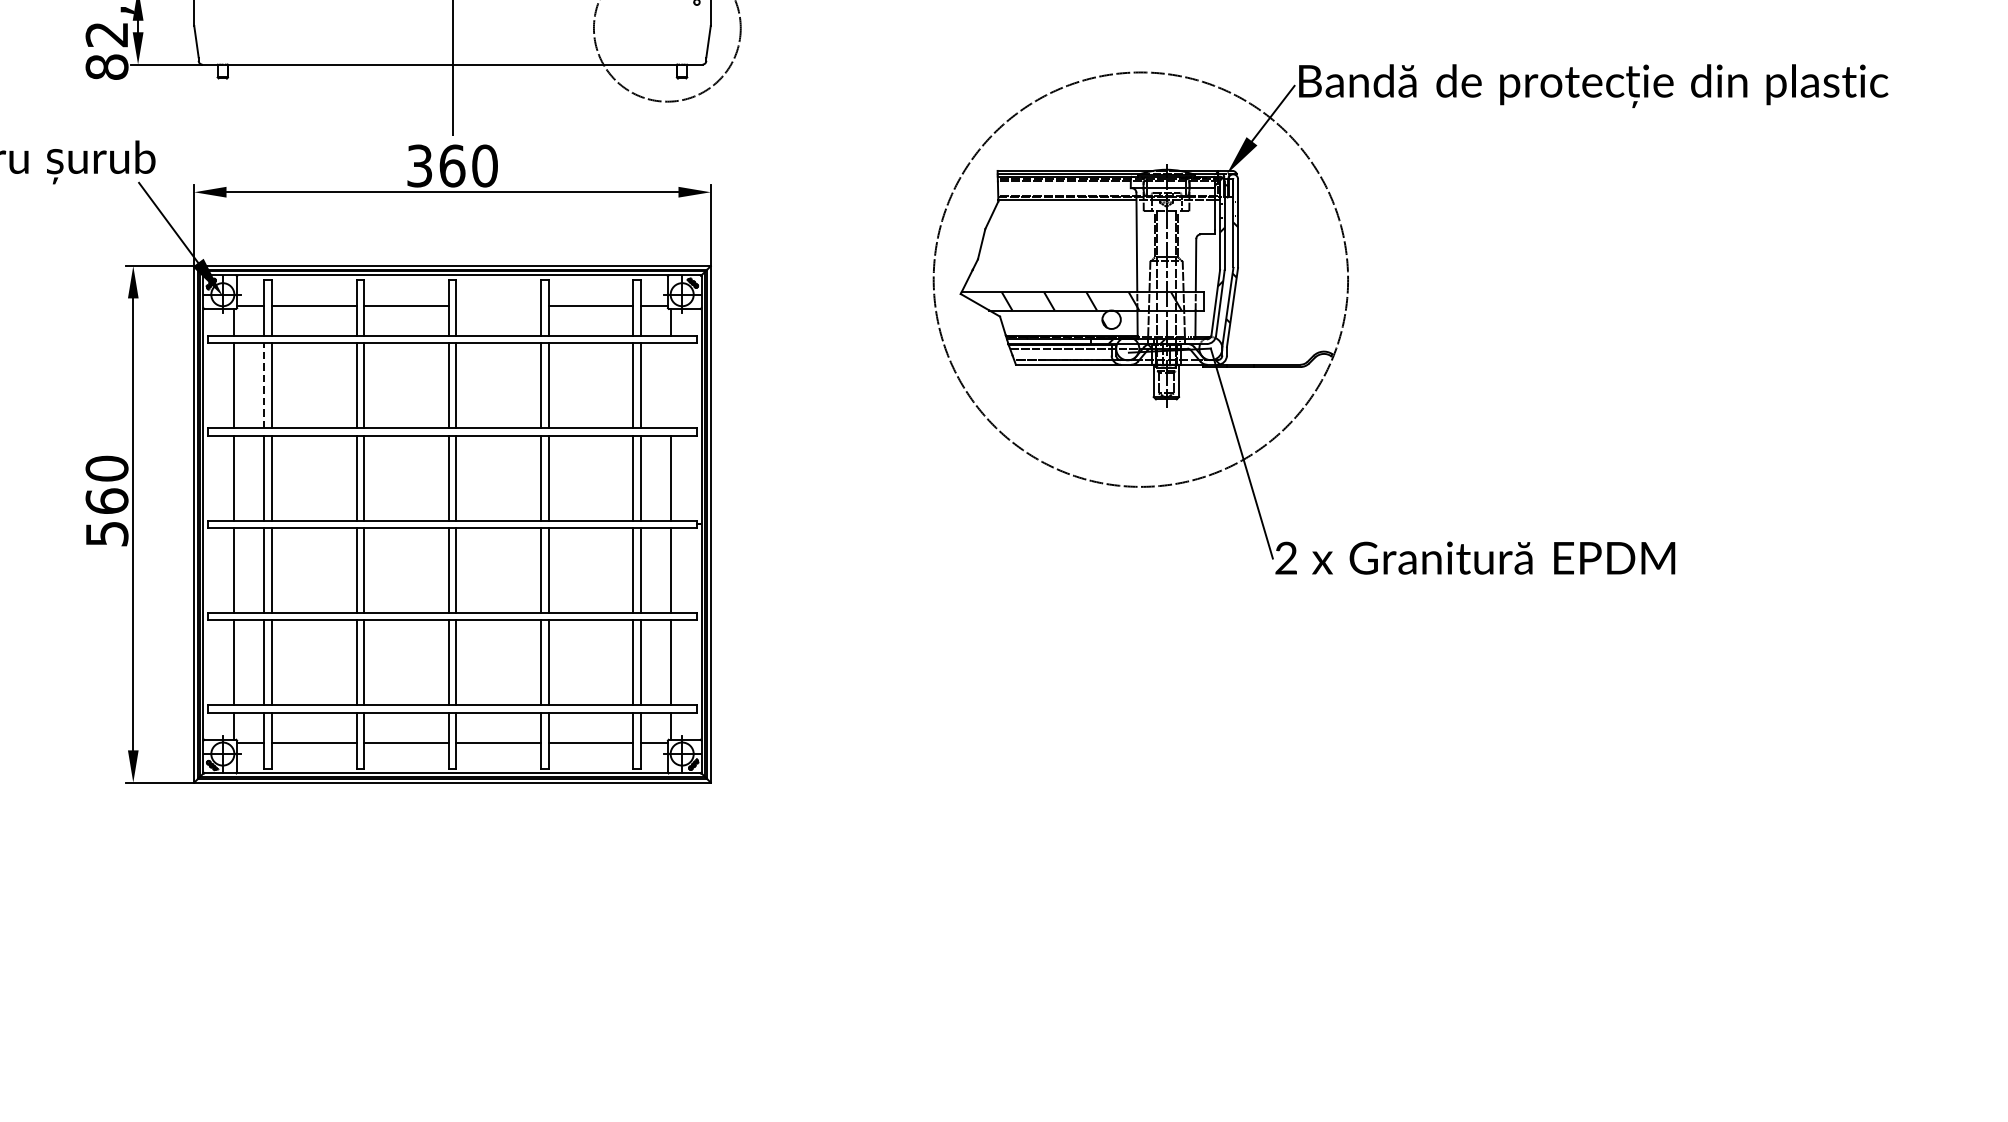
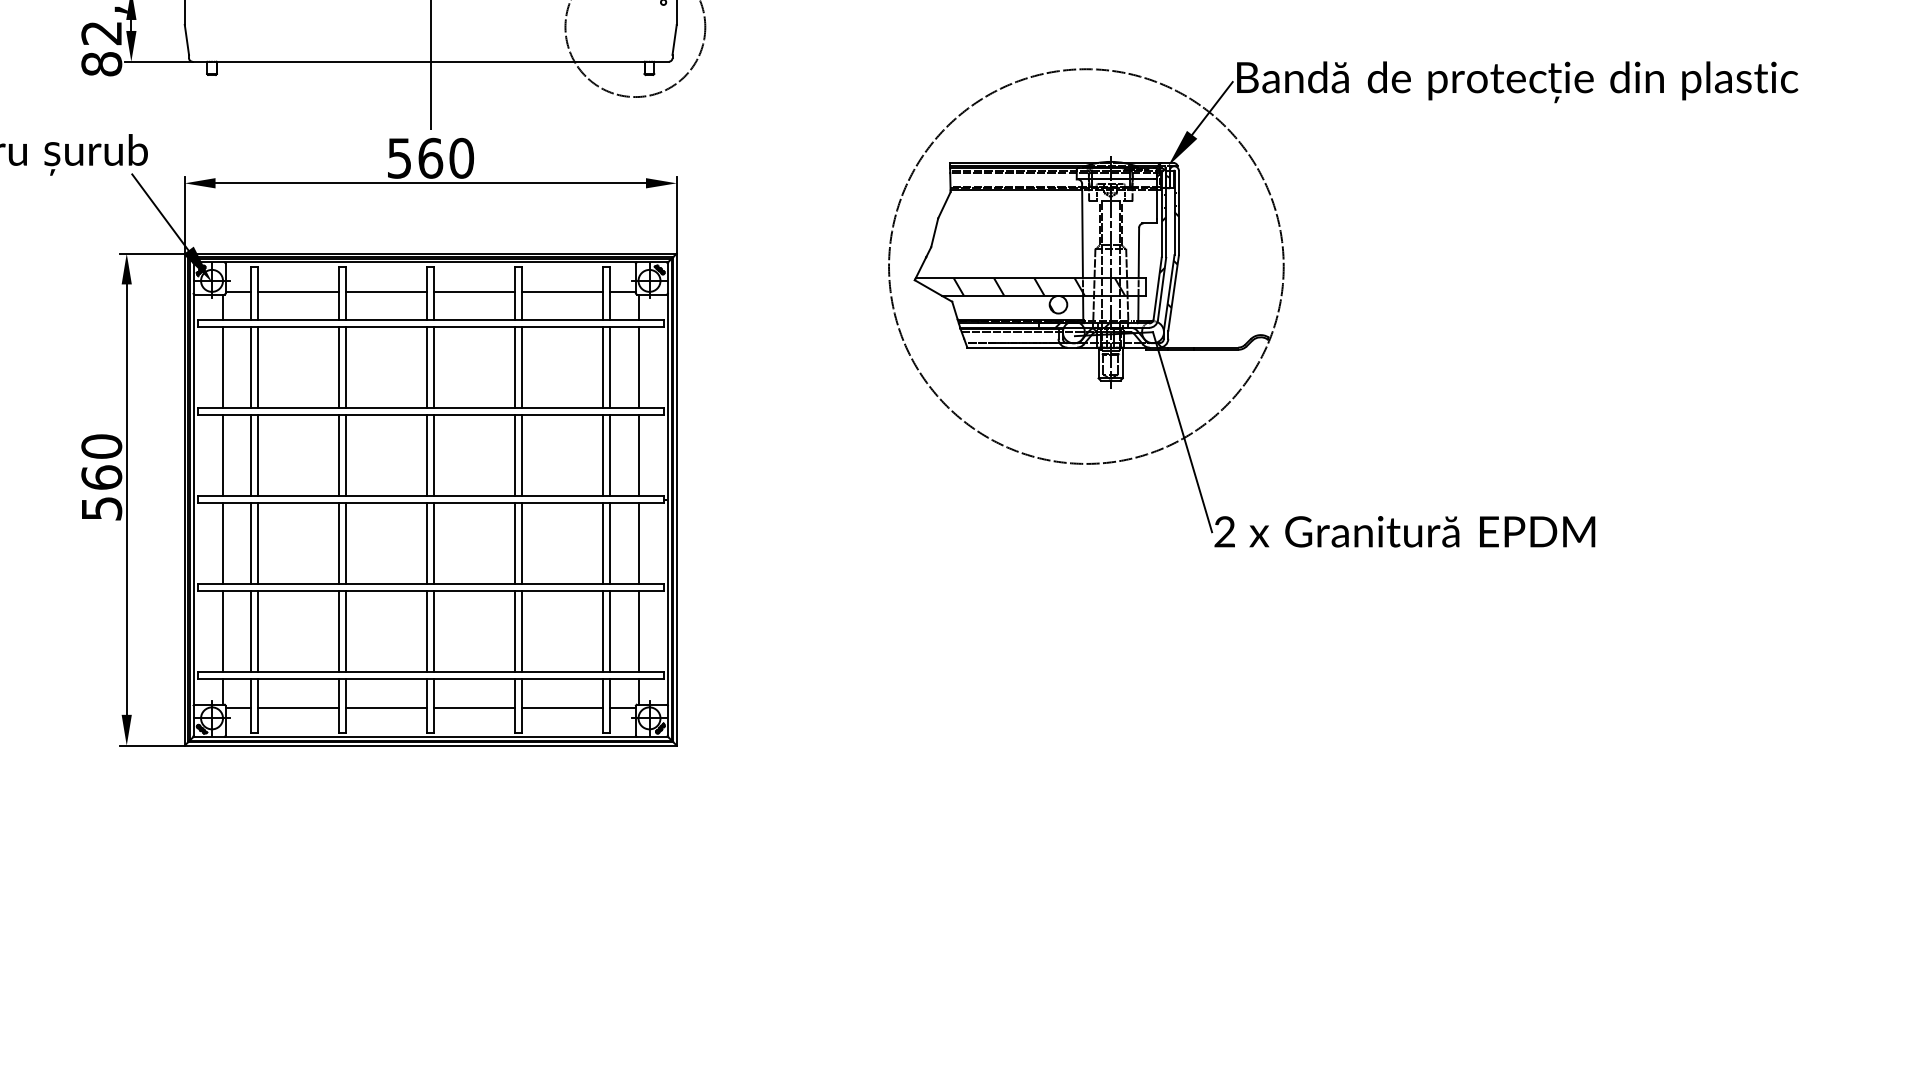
text: (419, 165) -> (399, 157), 360 -> 560
line: (498, 305) -> (474, 291), added
line: (264, 385) -> (251, 367), dashed -> solid
line: (670, 385) -> (638, 367), added

